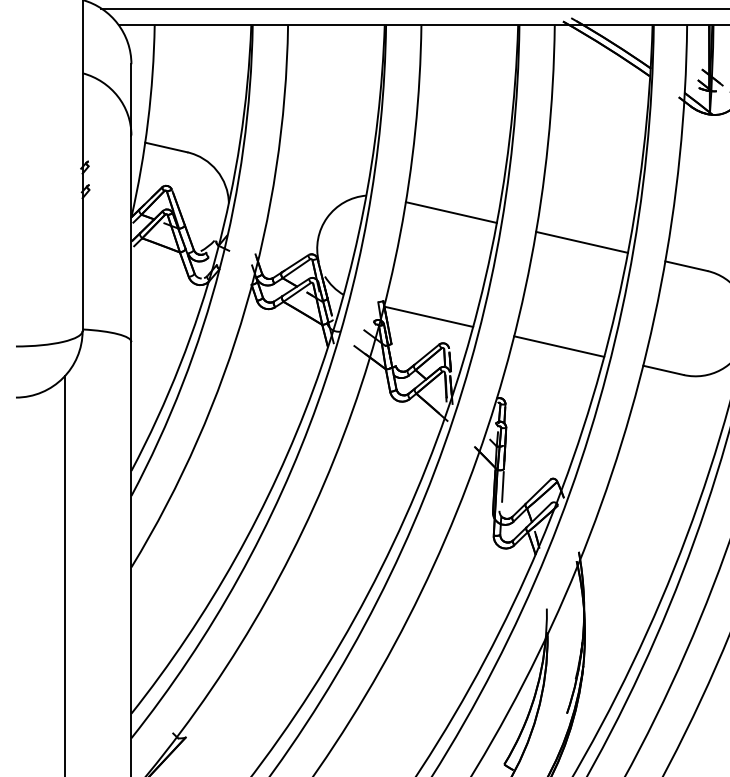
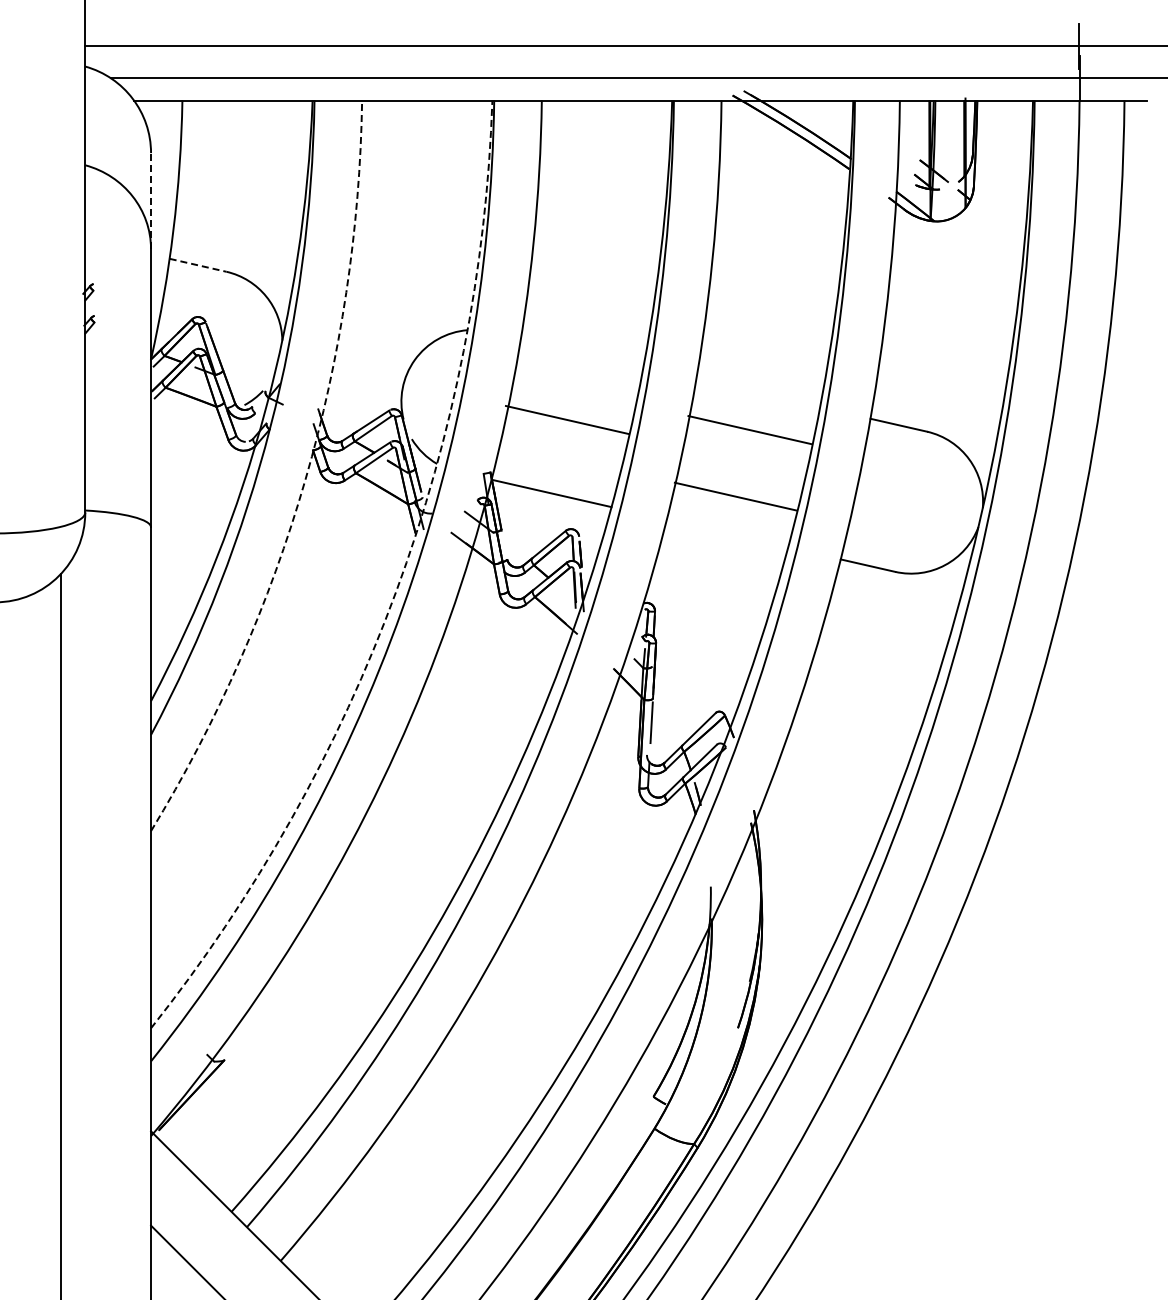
line: (131, 99) -> (151, 200), solid -> dashed
line: (166, 147) -> (198, 265), solid -> dashed
line: (450, 212) -> (566, 419), moved
line: (582, 242) -> (750, 430), moved
arc: (246, 306) -> (305, 479), solid -> dashed
line: (559, 346) -> (735, 496), moved
arc: (313, 389) -> (396, 591), solid -> dashed

